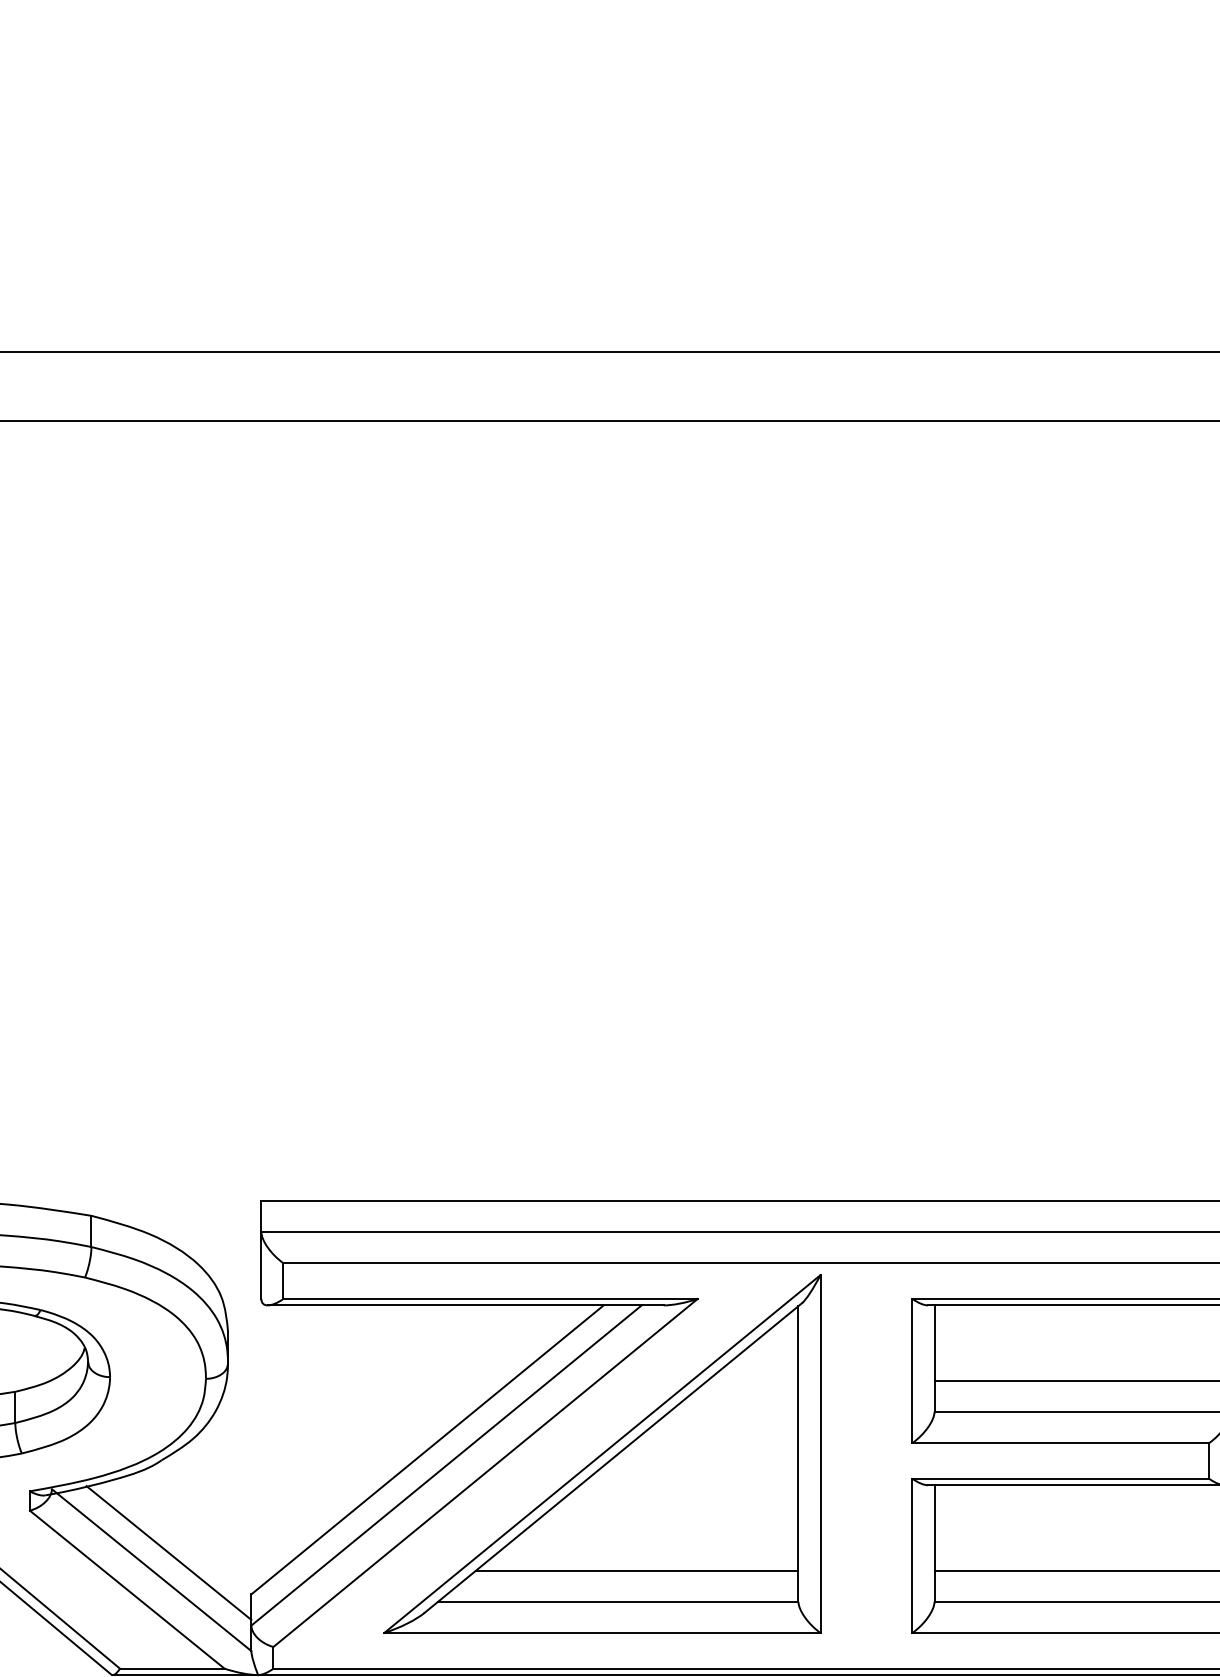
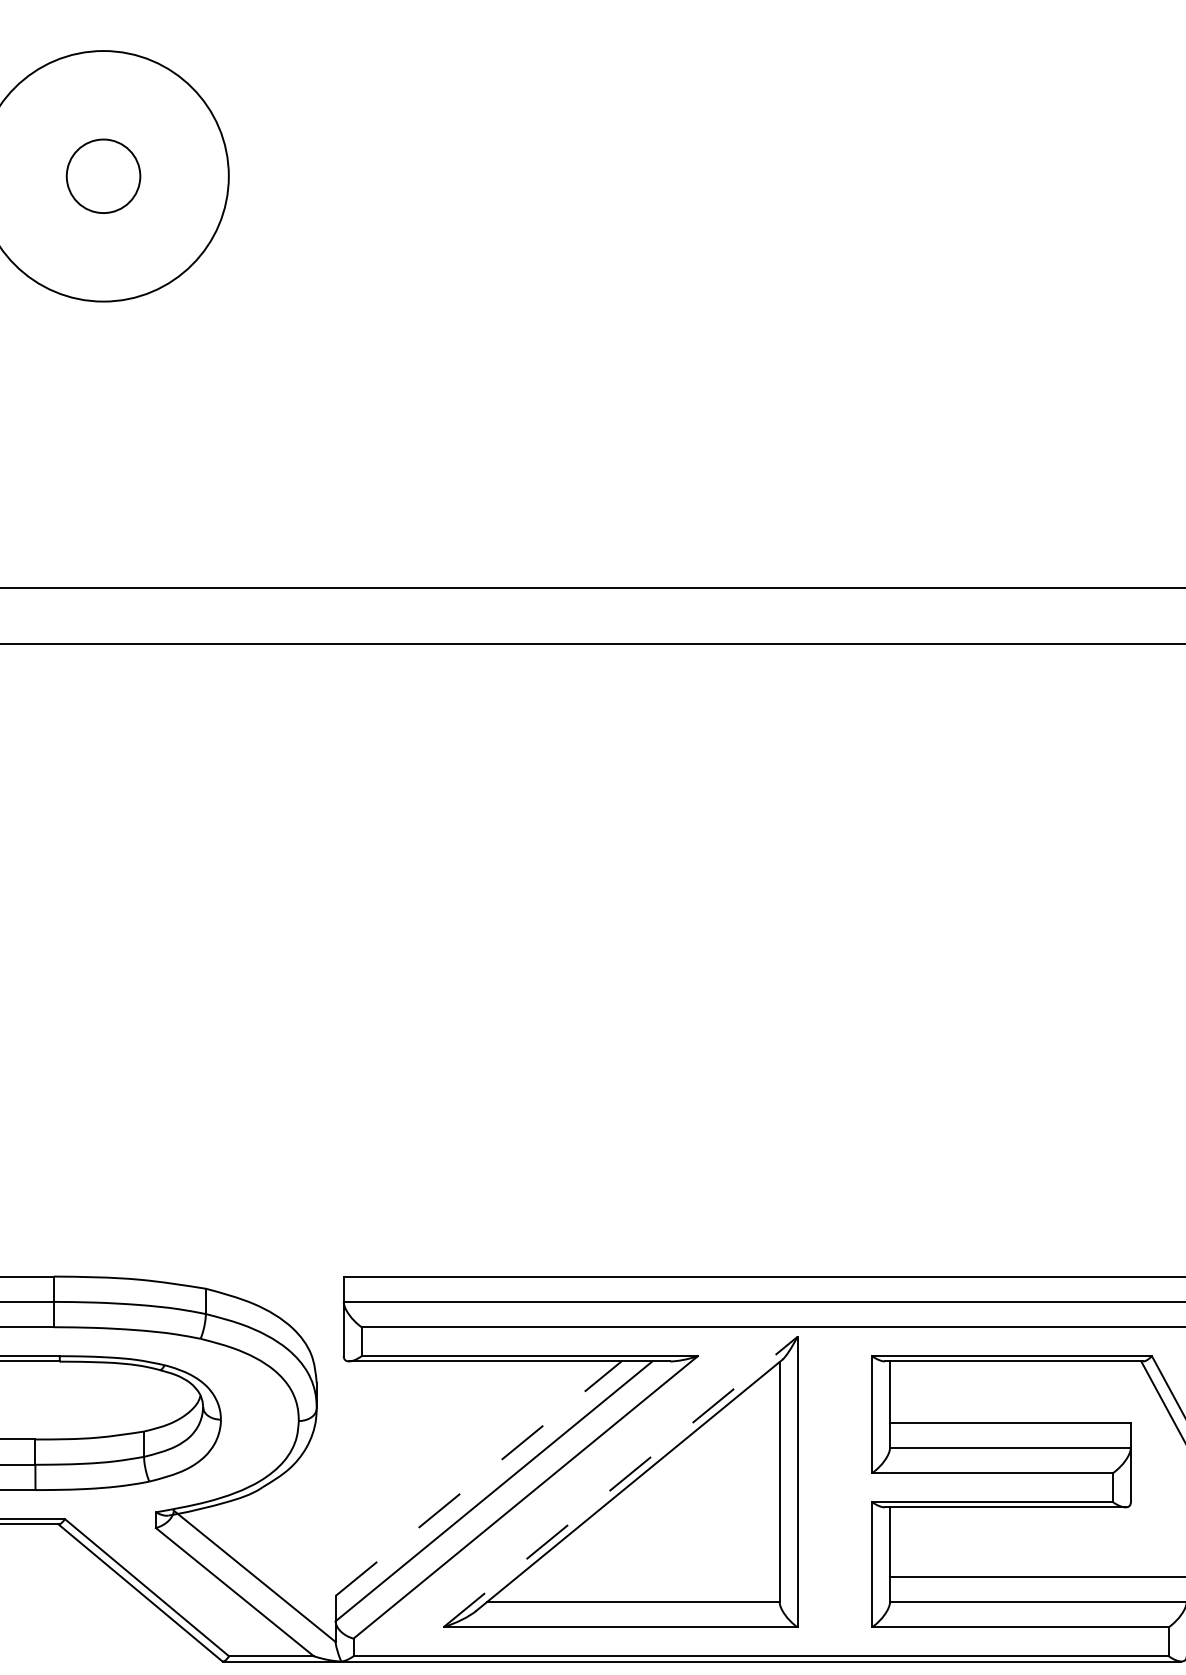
line: (427, 1449) -> (478, 1478), solid -> dashed
line: (602, 1454) -> (620, 1482), solid -> dashed
line: (168, 1553) -> (268, 1562), removed
line: (636, 1570) -> (648, 1576), removed

